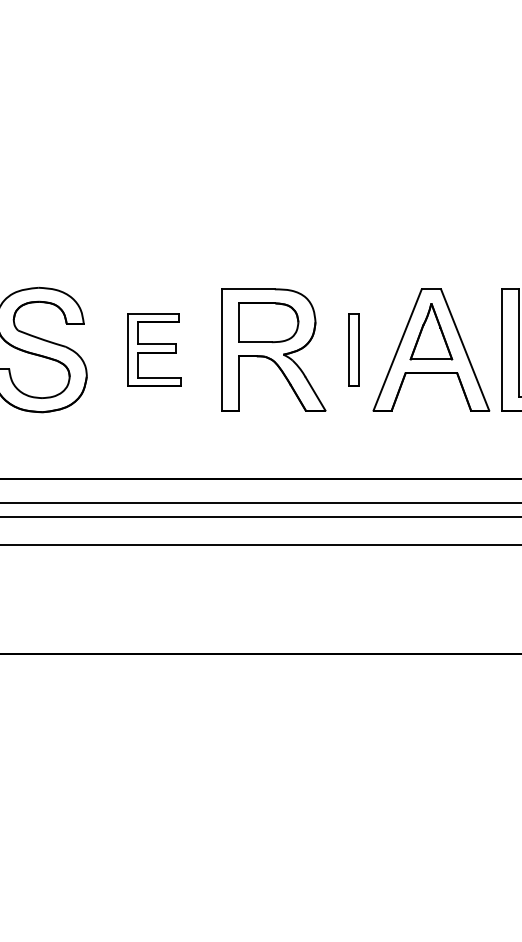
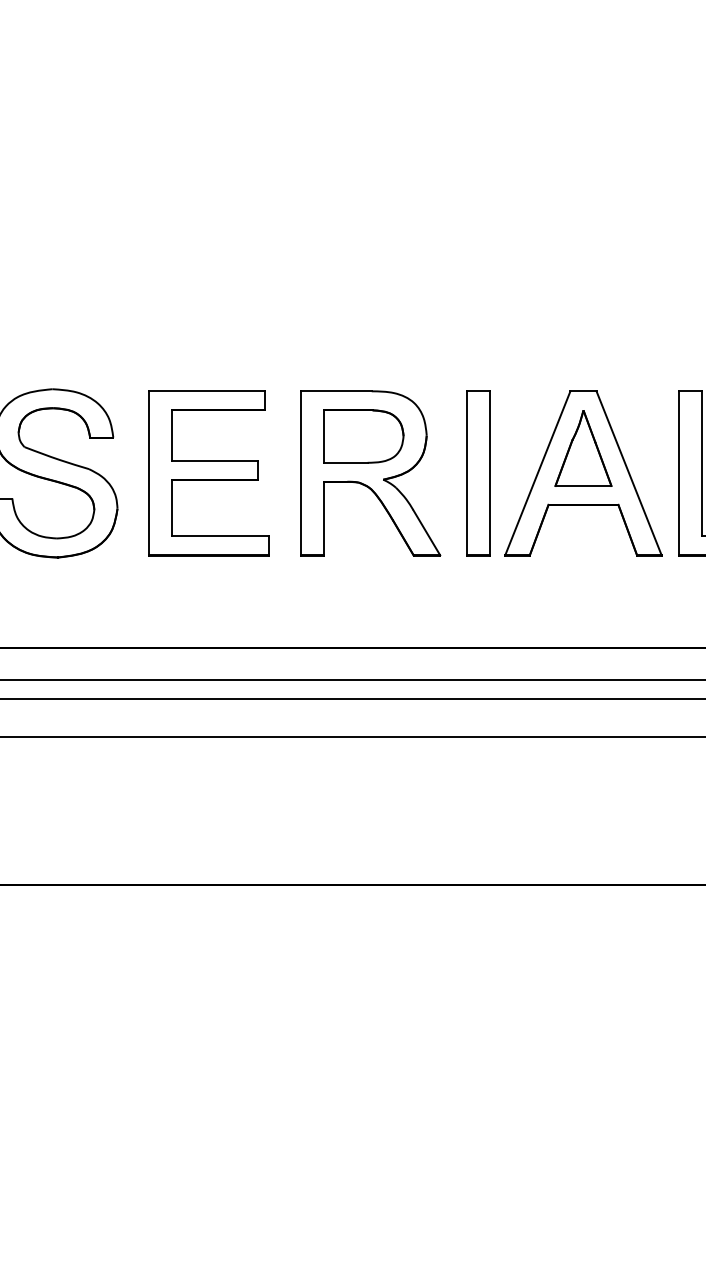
part: (154, 350) -> (208, 473), size x1.67
part: (353, 350) -> (478, 473), size x1.67

